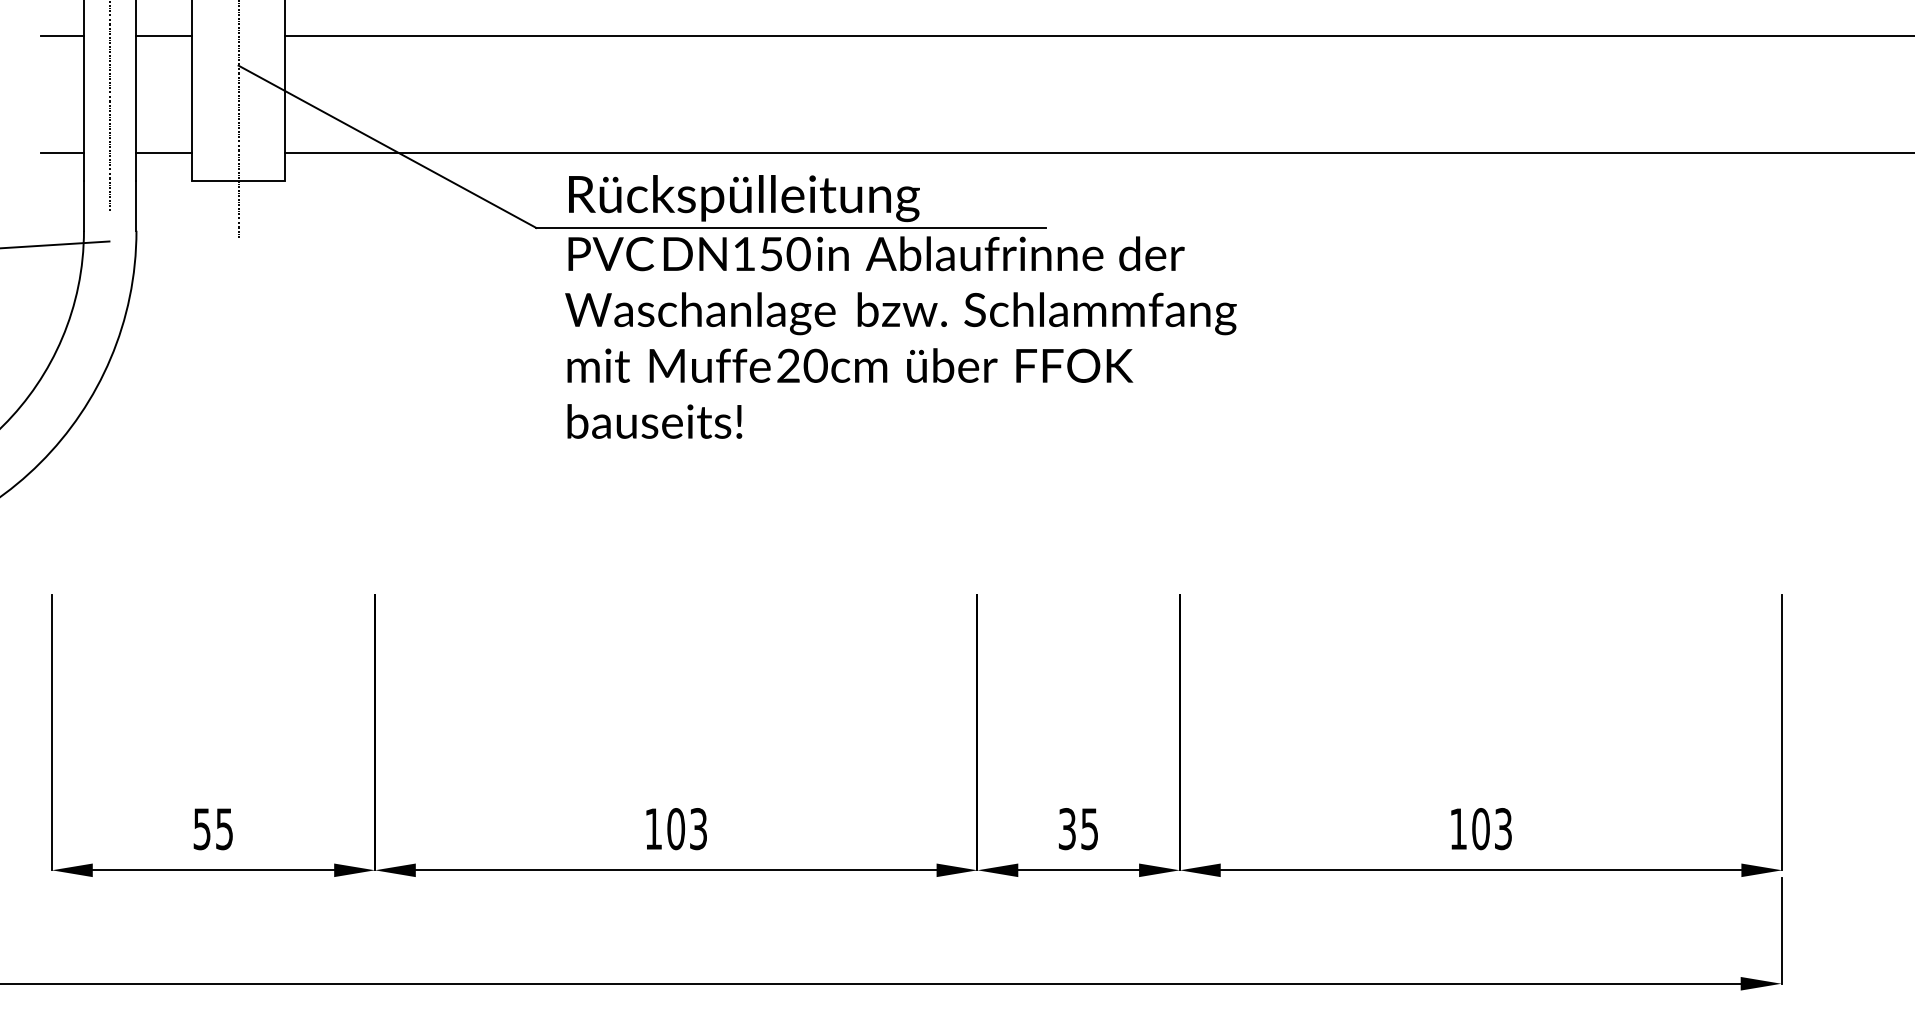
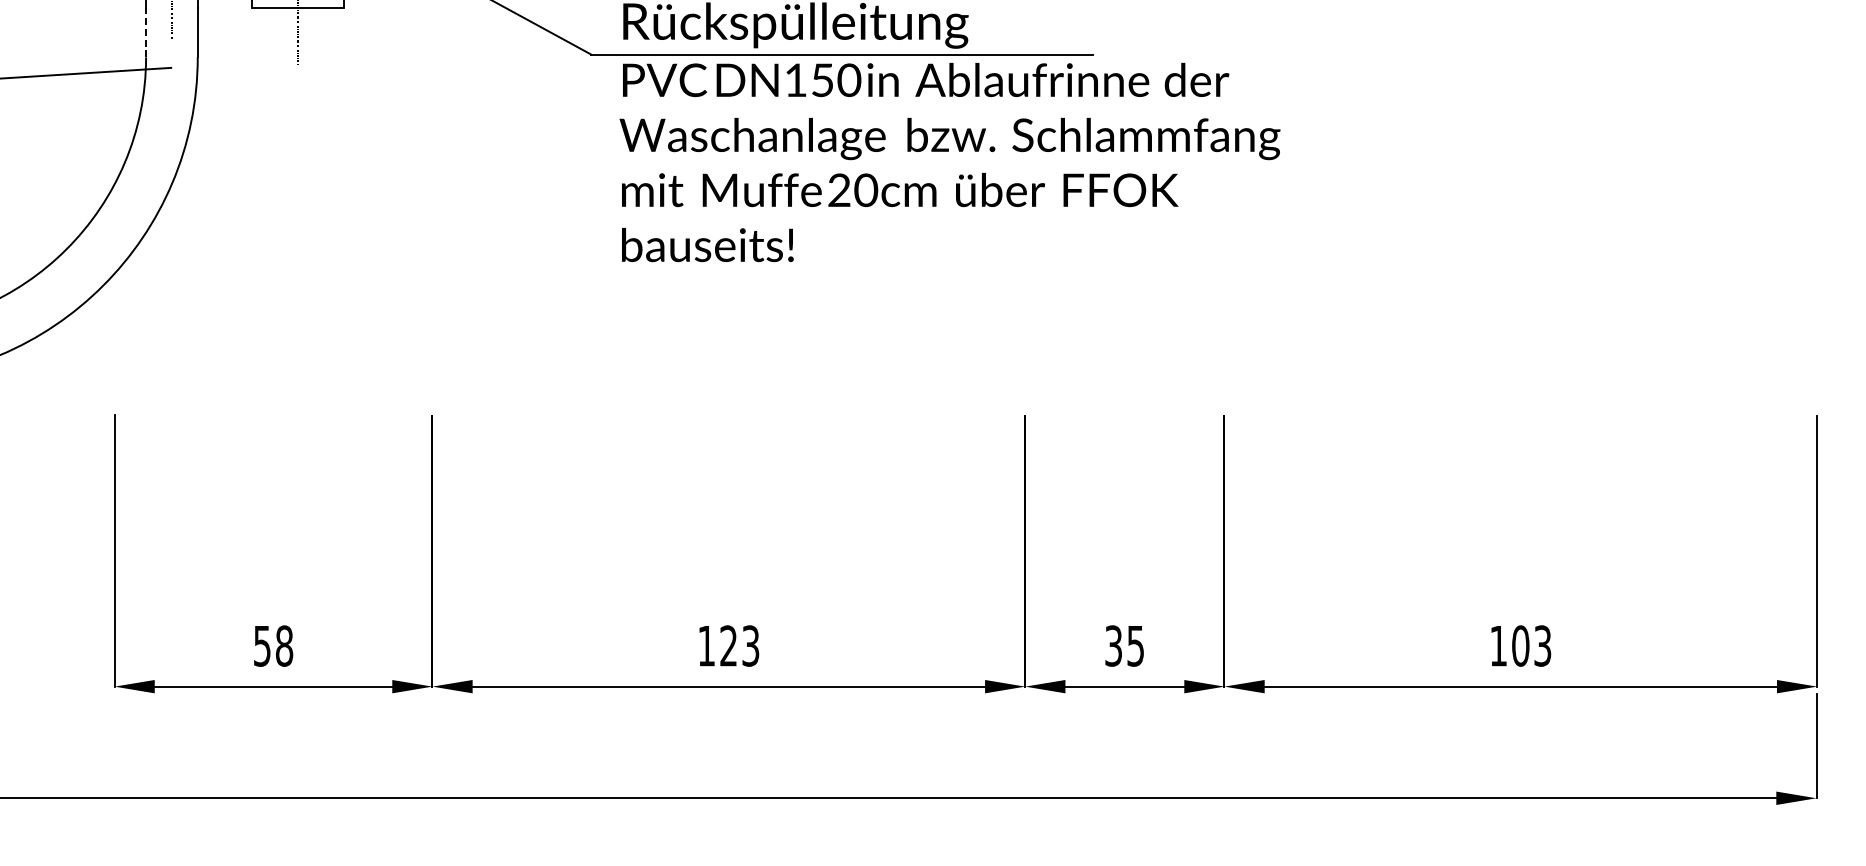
line: (83, 205) -> (145, 32), solid -> dashed
text: (224, 829) -> (284, 646), 55 -> 58
text: (675, 829) -> (728, 646), 103 -> 123

